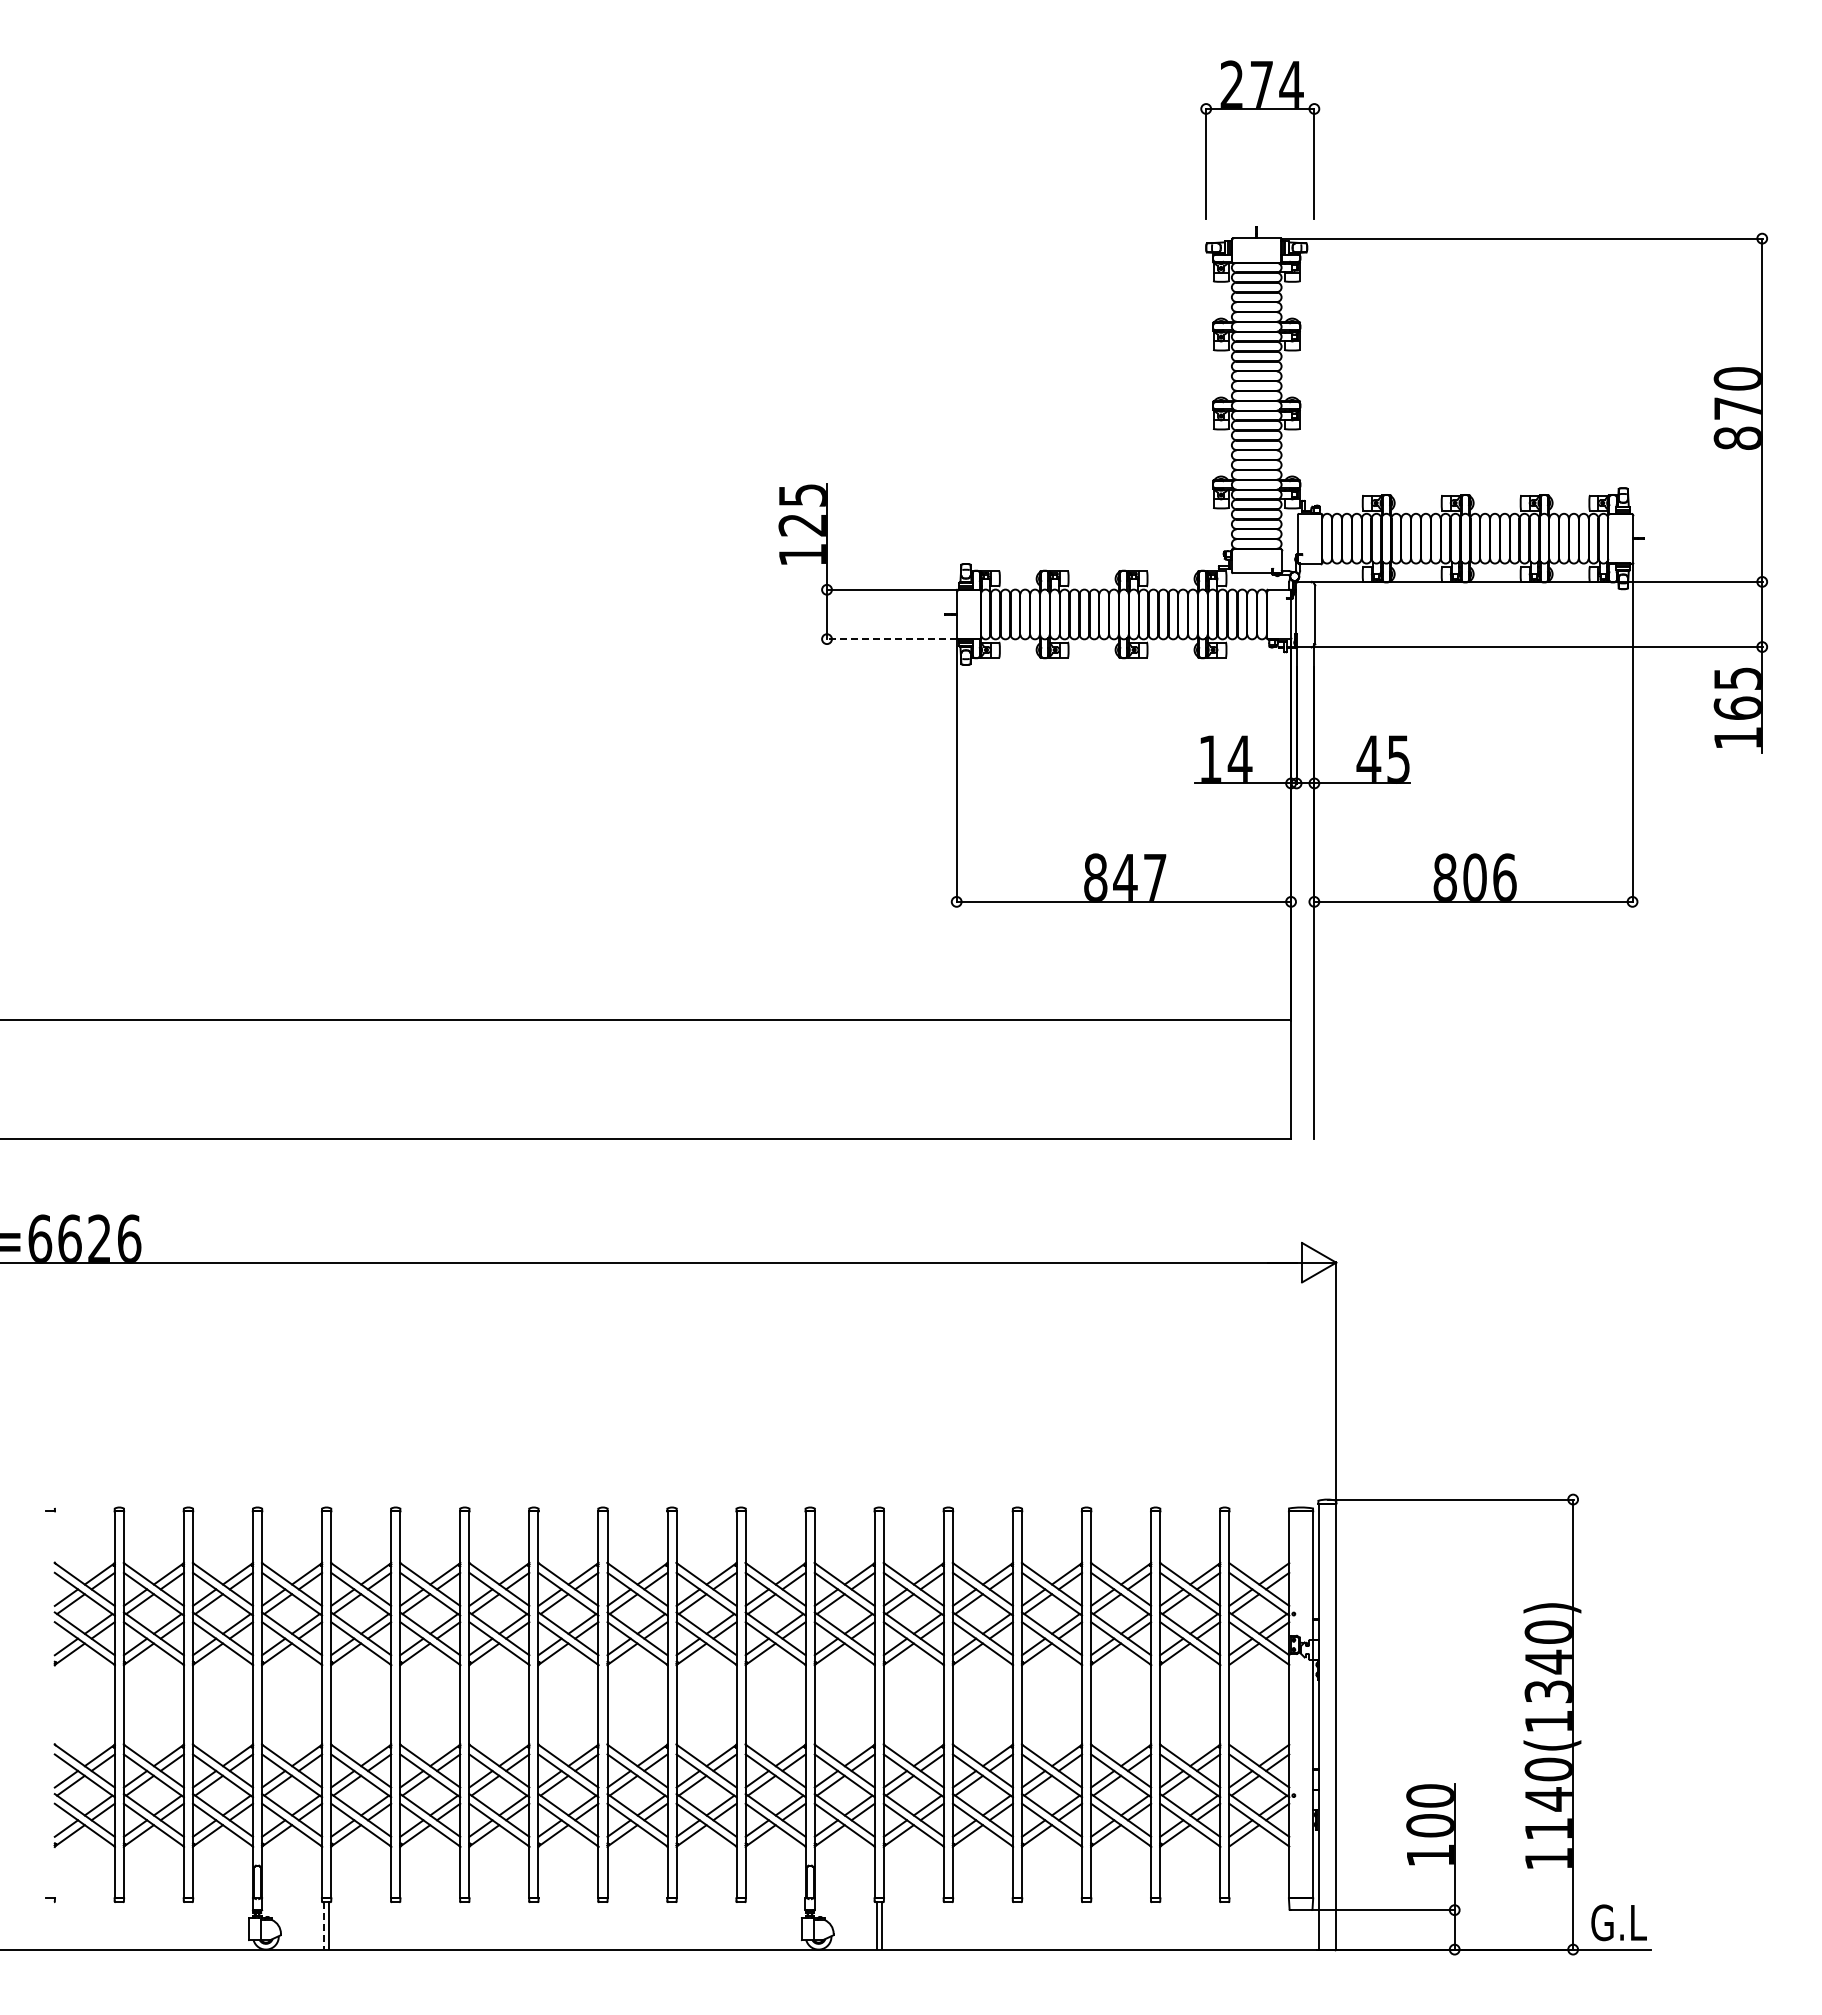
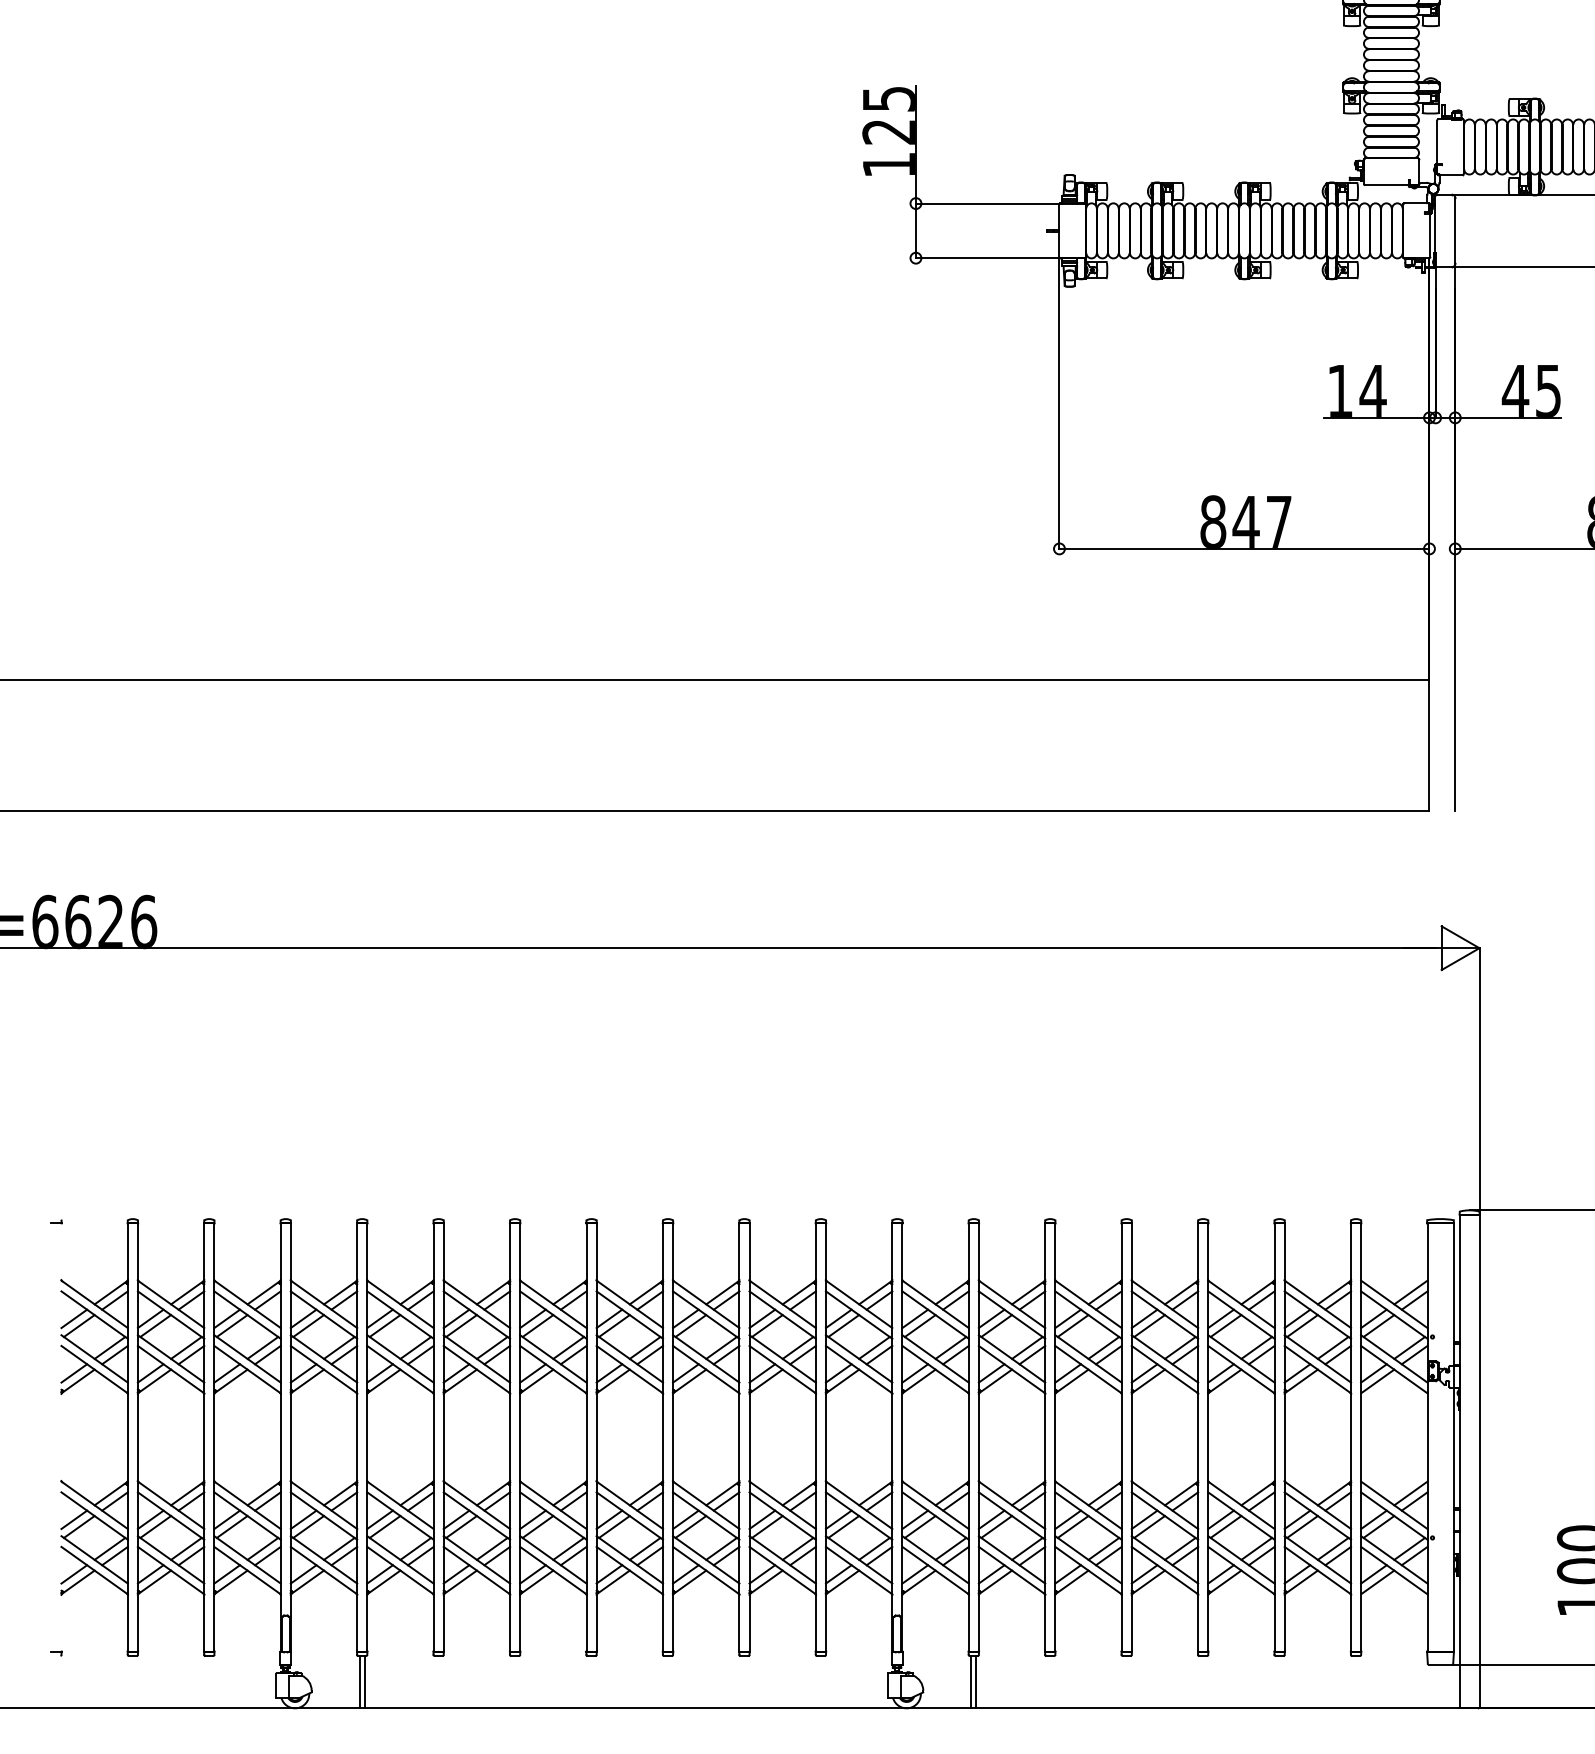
line: (891, 639) -> (987, 258), dashed -> solid
line: (324, 1925) -> (359, 1681), dashed -> solid

